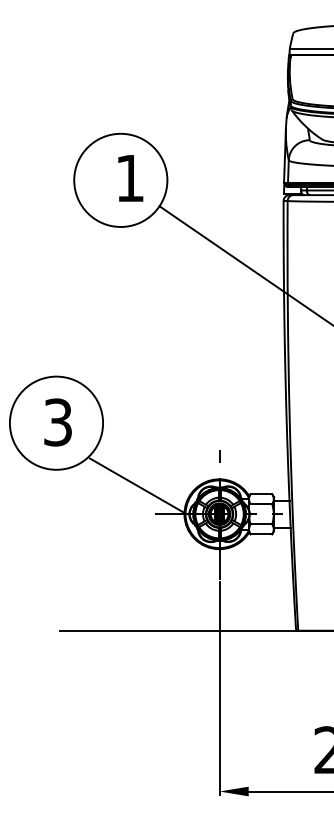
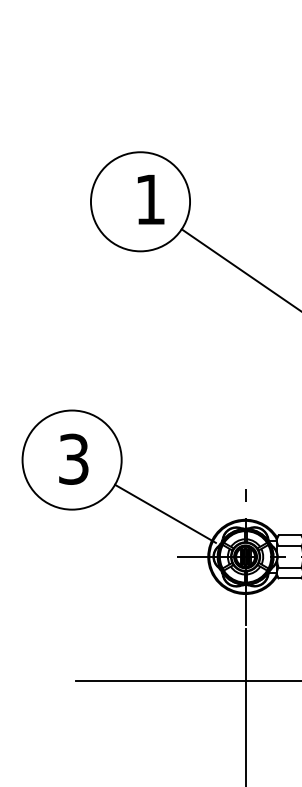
line: (136, 485) -> (164, 513), moved

